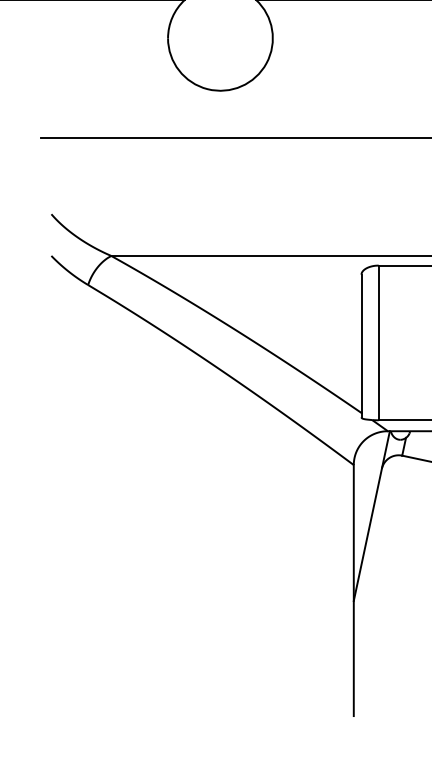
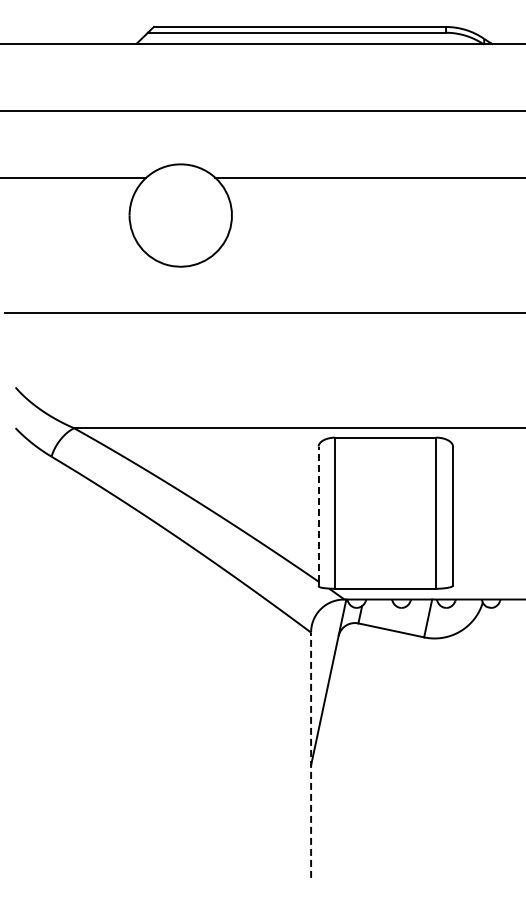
line: (361, 344) -> (318, 514), solid -> dashed
line: (354, 590) -> (311, 755), solid -> dashed

